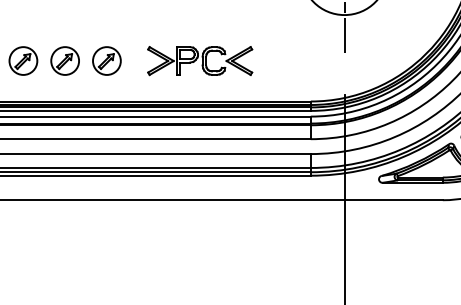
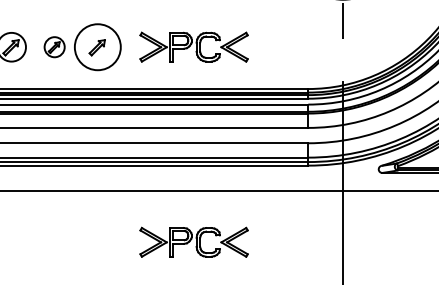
part: (64, 60) -> (54, 46), size x0.7
circle: (106, 60) -> (97, 46), size x1.6
part: (200, 250) -> (194, 242), added

